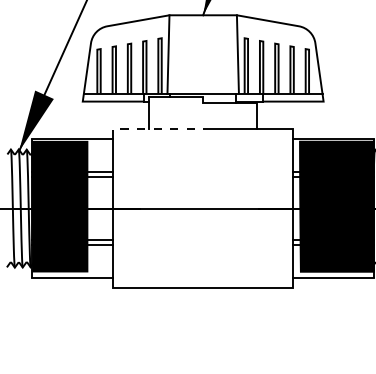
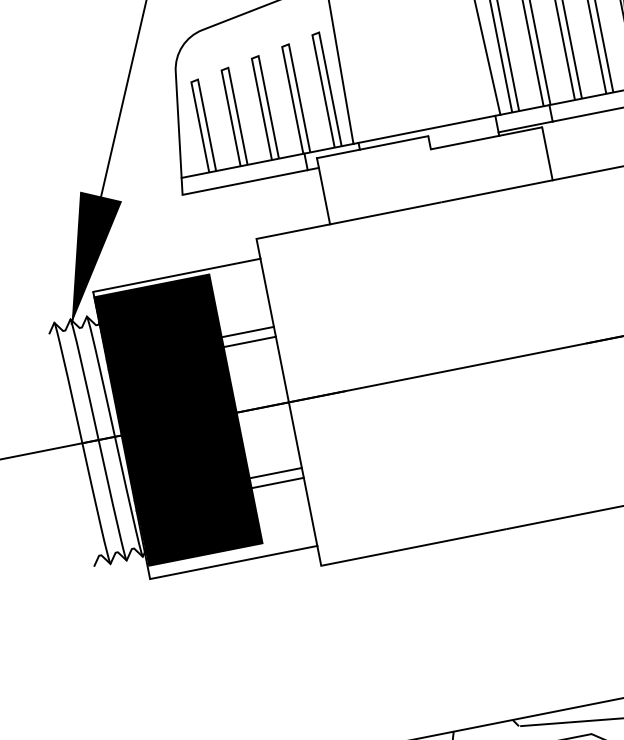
line: (153, 129) -> (339, 223), dashed -> solid

